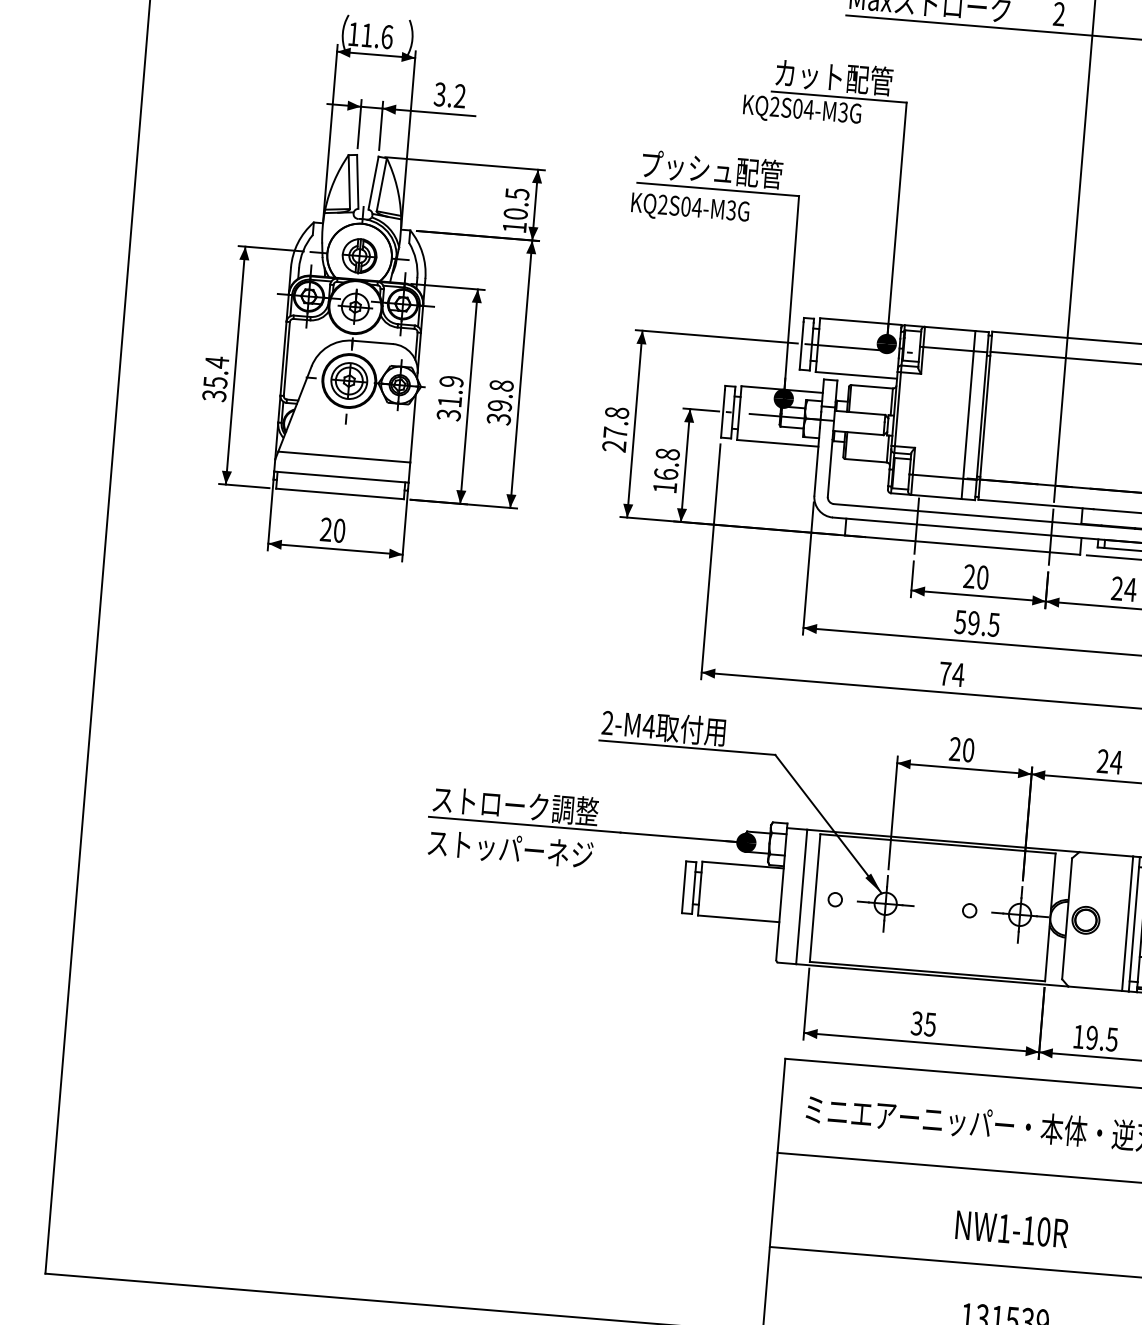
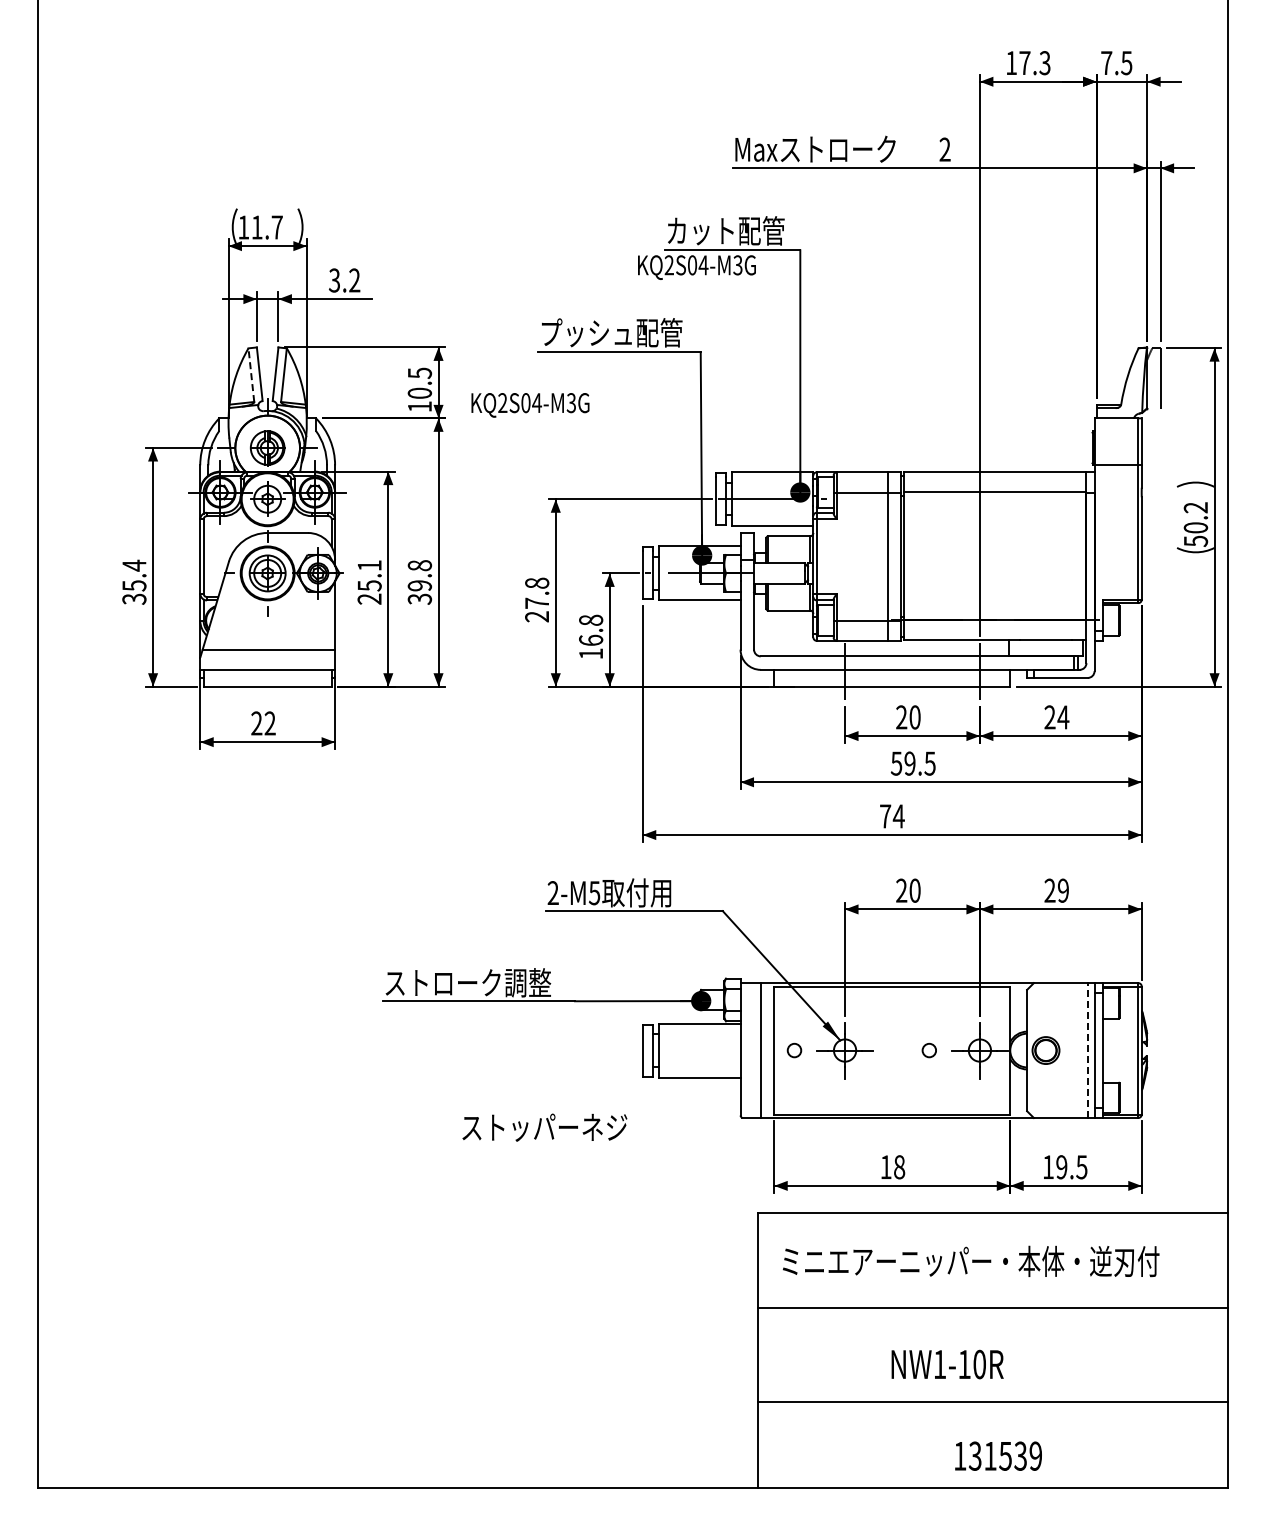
text: (386, 36) -> (276, 227), 11.6 -> 11.7
line: (349, 182) -> (251, 375), solid -> dashed
text: (690, 209) -> (530, 405), moved
text: (450, 398) -> (369, 582), 31.9 -> 25.1
text: (338, 530) -> (269, 723), 20 -> 22
text: (648, 726) -> (594, 893), 2-M4 -> 2-M5
text: (1116, 762) -> (1063, 890), 24 -> 29
text: (510, 848) -> (544, 1127), moved
line: (1127, 923) -> (1087, 1050), solid -> dashed
text: (923, 1024) -> (892, 1167), 35 -> 18
text: (1011, 1229) -> (947, 1364), moved

